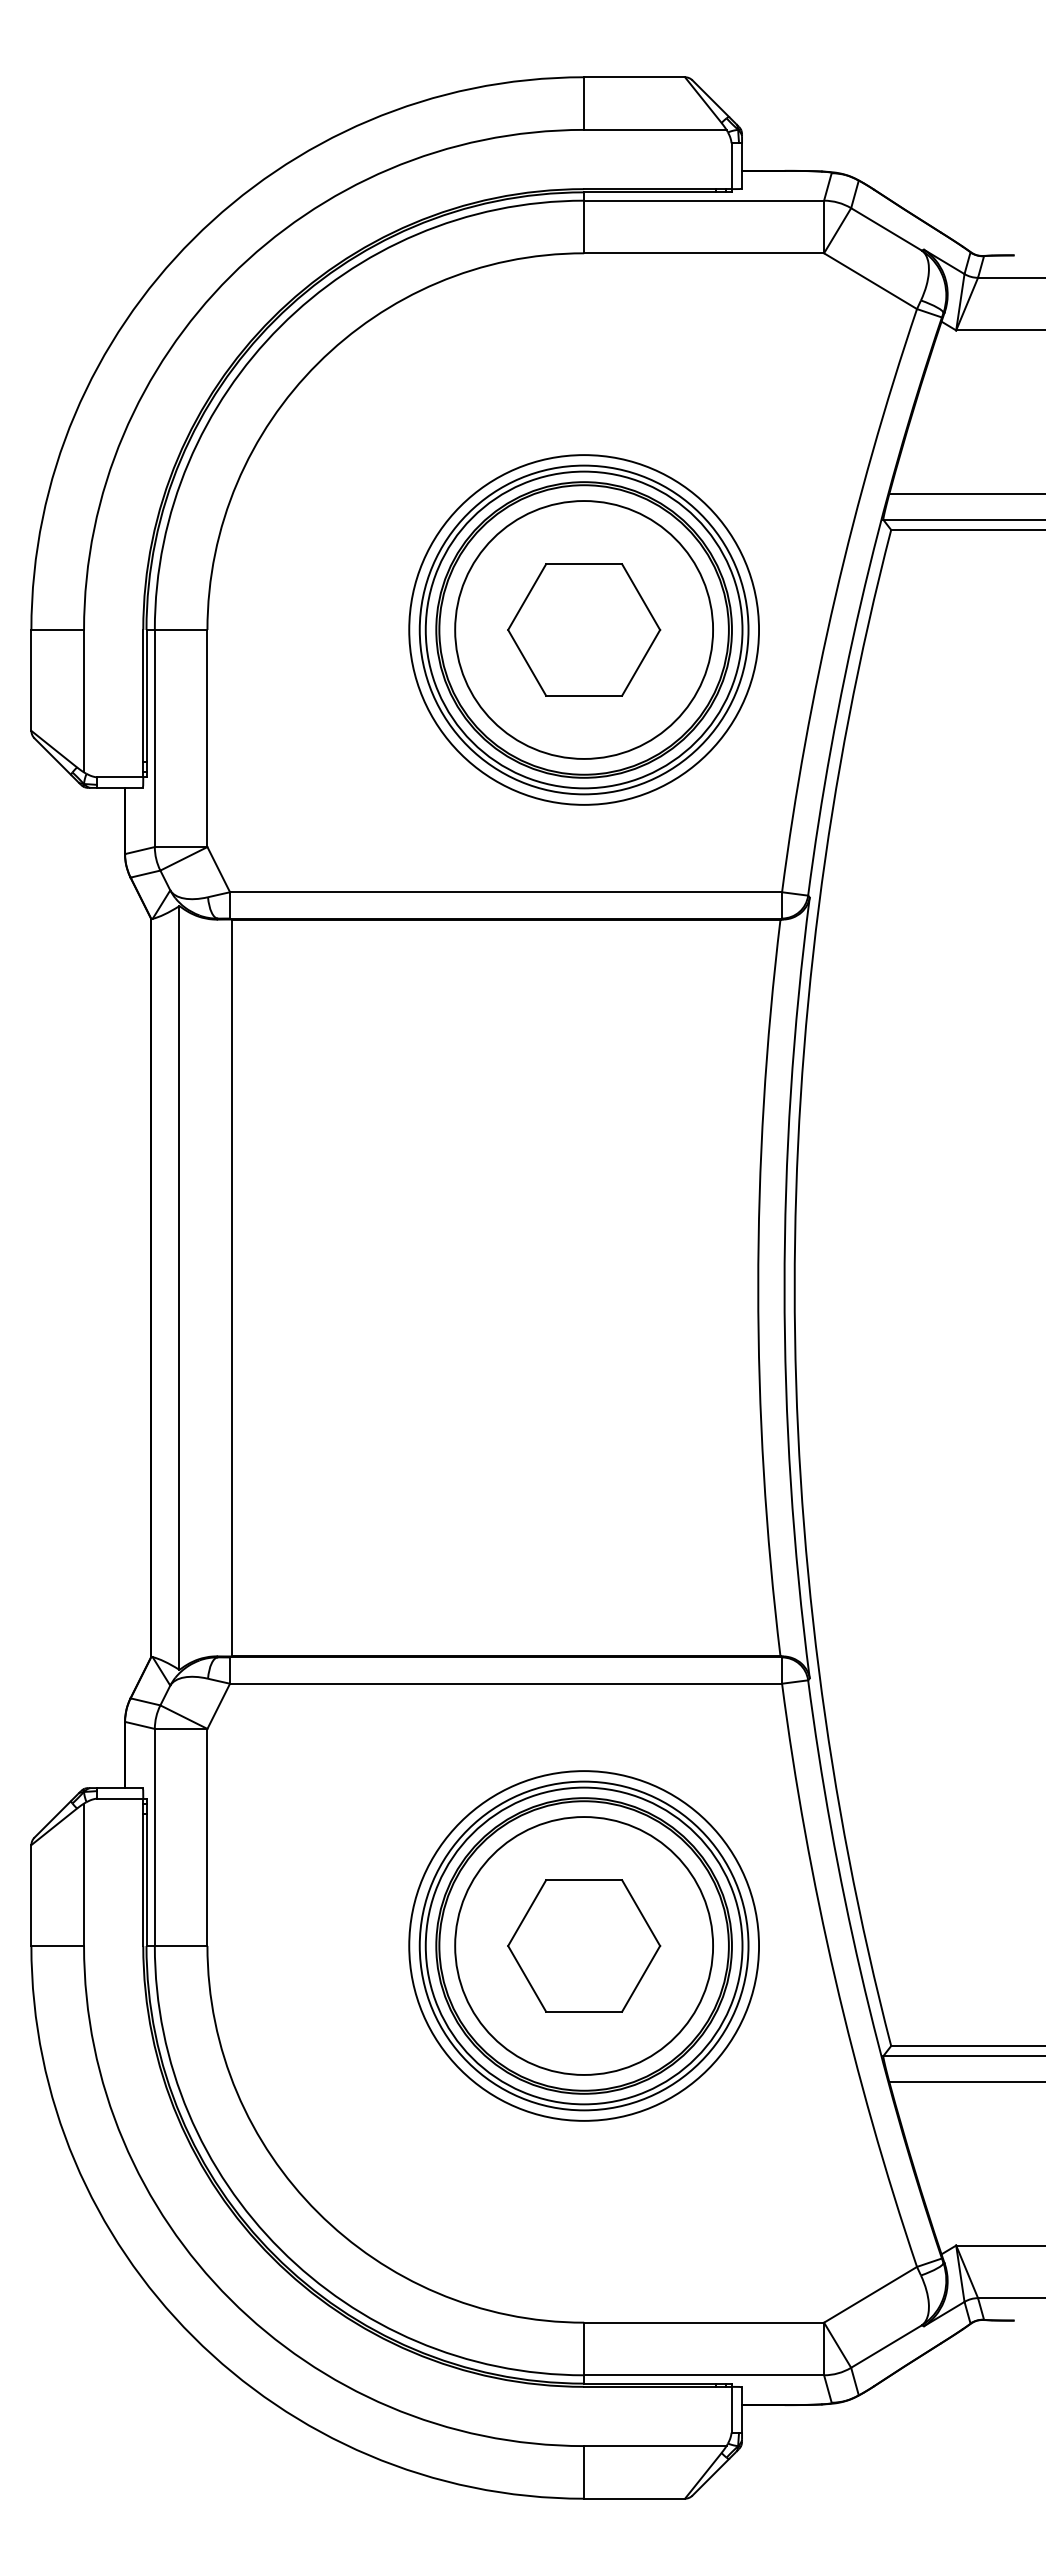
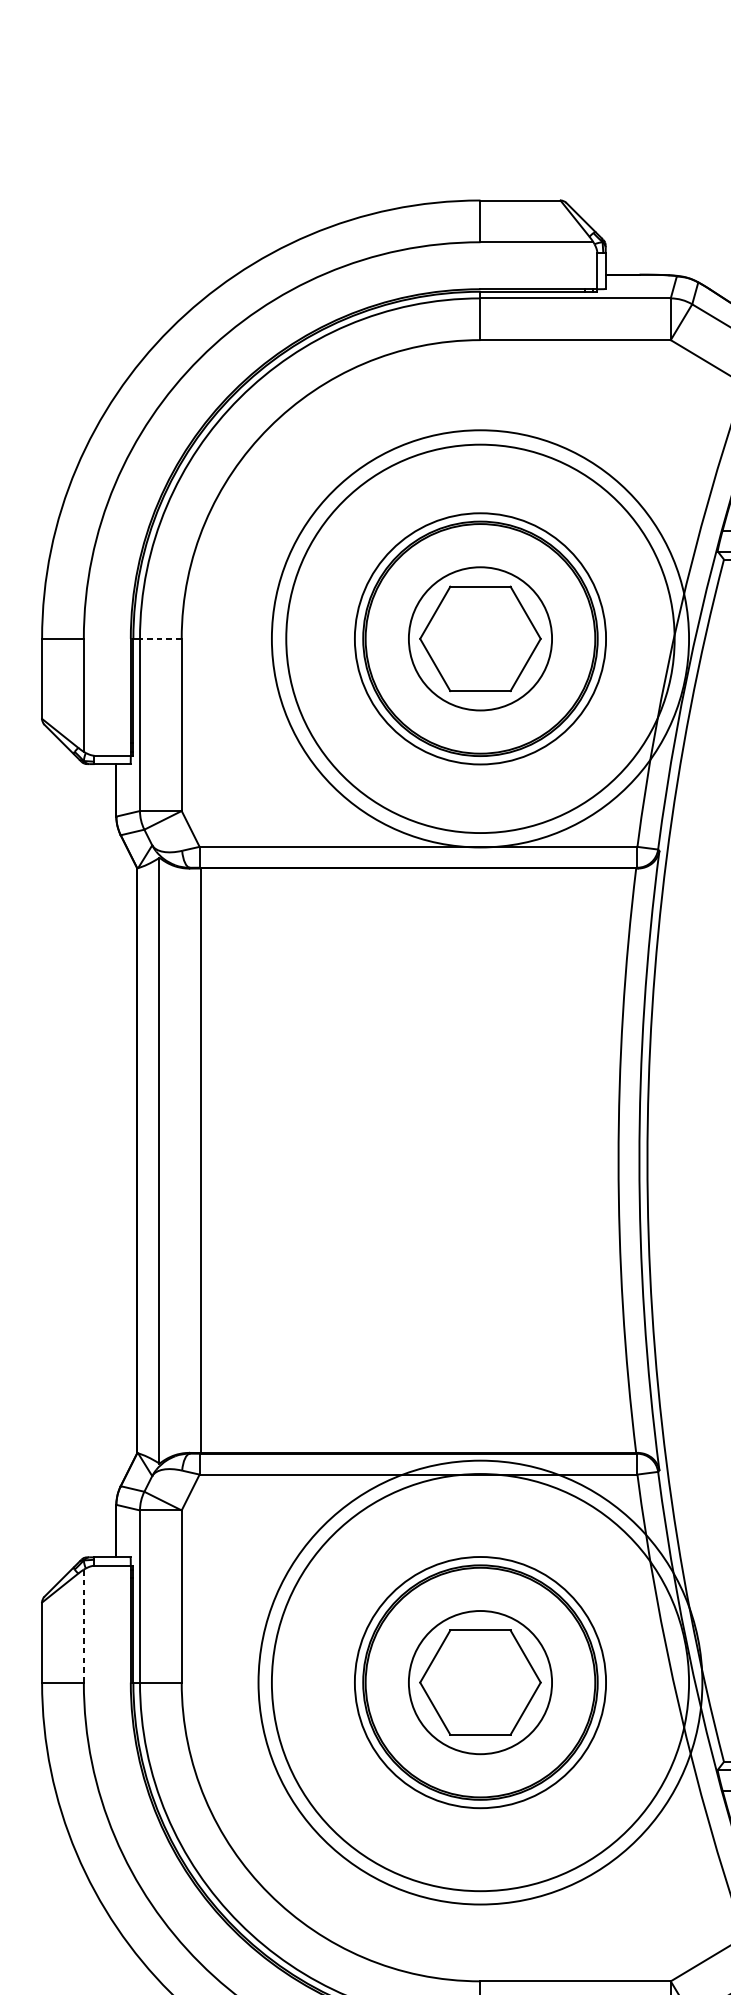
line: (180, 629) -> (160, 638), solid -> dashed
circle: (583, 629) -> (479, 638), size x1.6
circle: (584, 629) -> (480, 638), size x0.7
circle: (584, 629) -> (480, 638), size x1.4
line: (84, 1874) -> (84, 1625), solid -> dashed
circle: (583, 1945) -> (479, 1682), size x1.6
circle: (584, 1945) -> (480, 1682), size x0.7
circle: (584, 1945) -> (480, 1682), size x1.6

